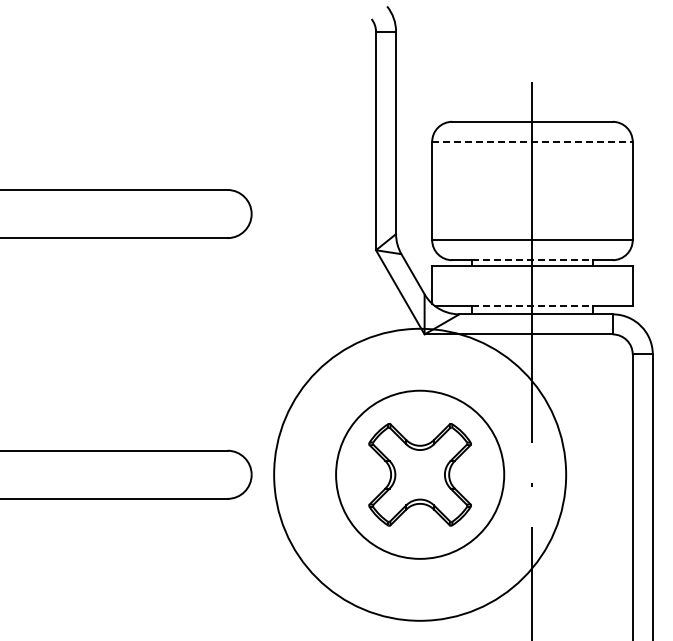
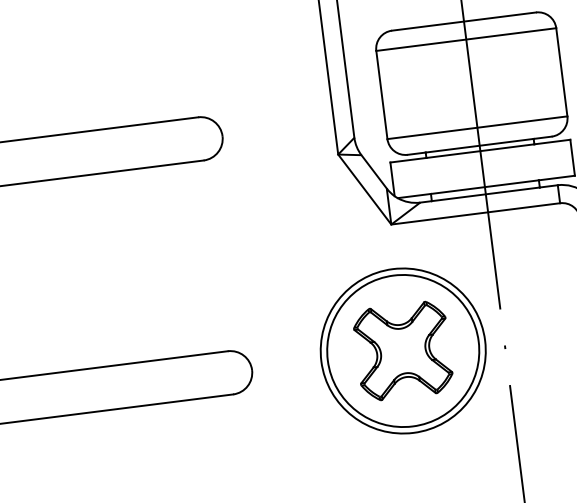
line: (532, 141) -> (466, 39), dashed -> solid
line: (532, 260) -> (479, 146), dashed -> solid
line: (532, 306) -> (484, 187), dashed -> solid
circle: (419, 474) -> (402, 350), size x0.62

